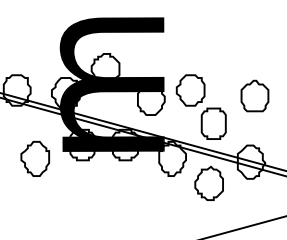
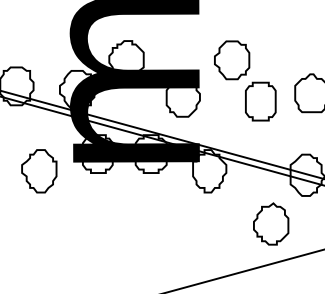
part: (200, 106) -> (244, 80), moved
part: (208, 182) -> (270, 222), moved

